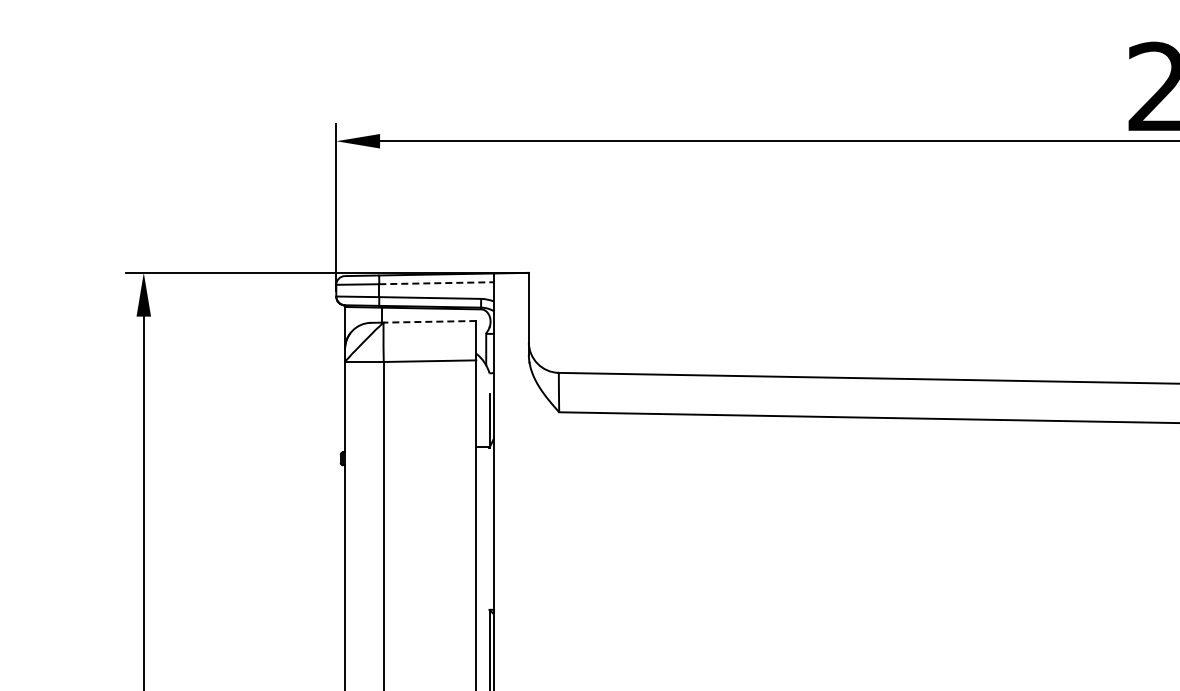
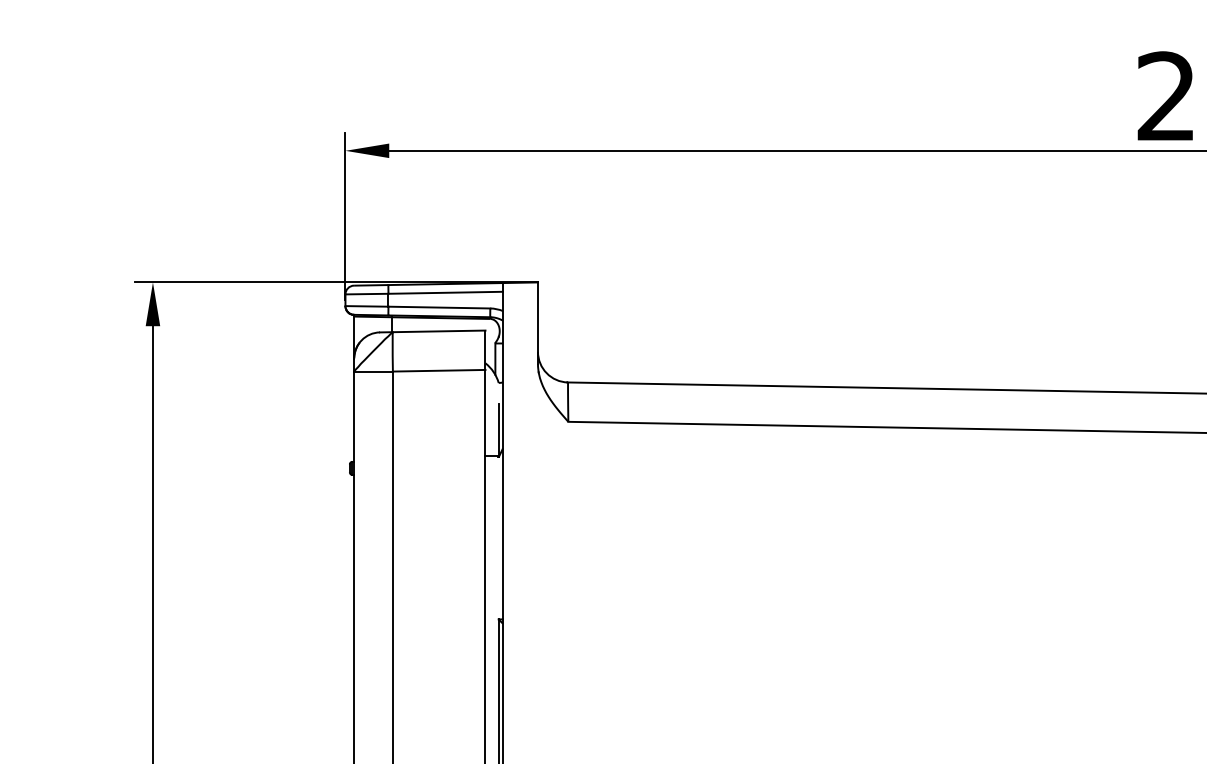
line: (437, 282) -> (446, 292), dashed -> solid
line: (429, 321) -> (438, 331), dashed -> solid

